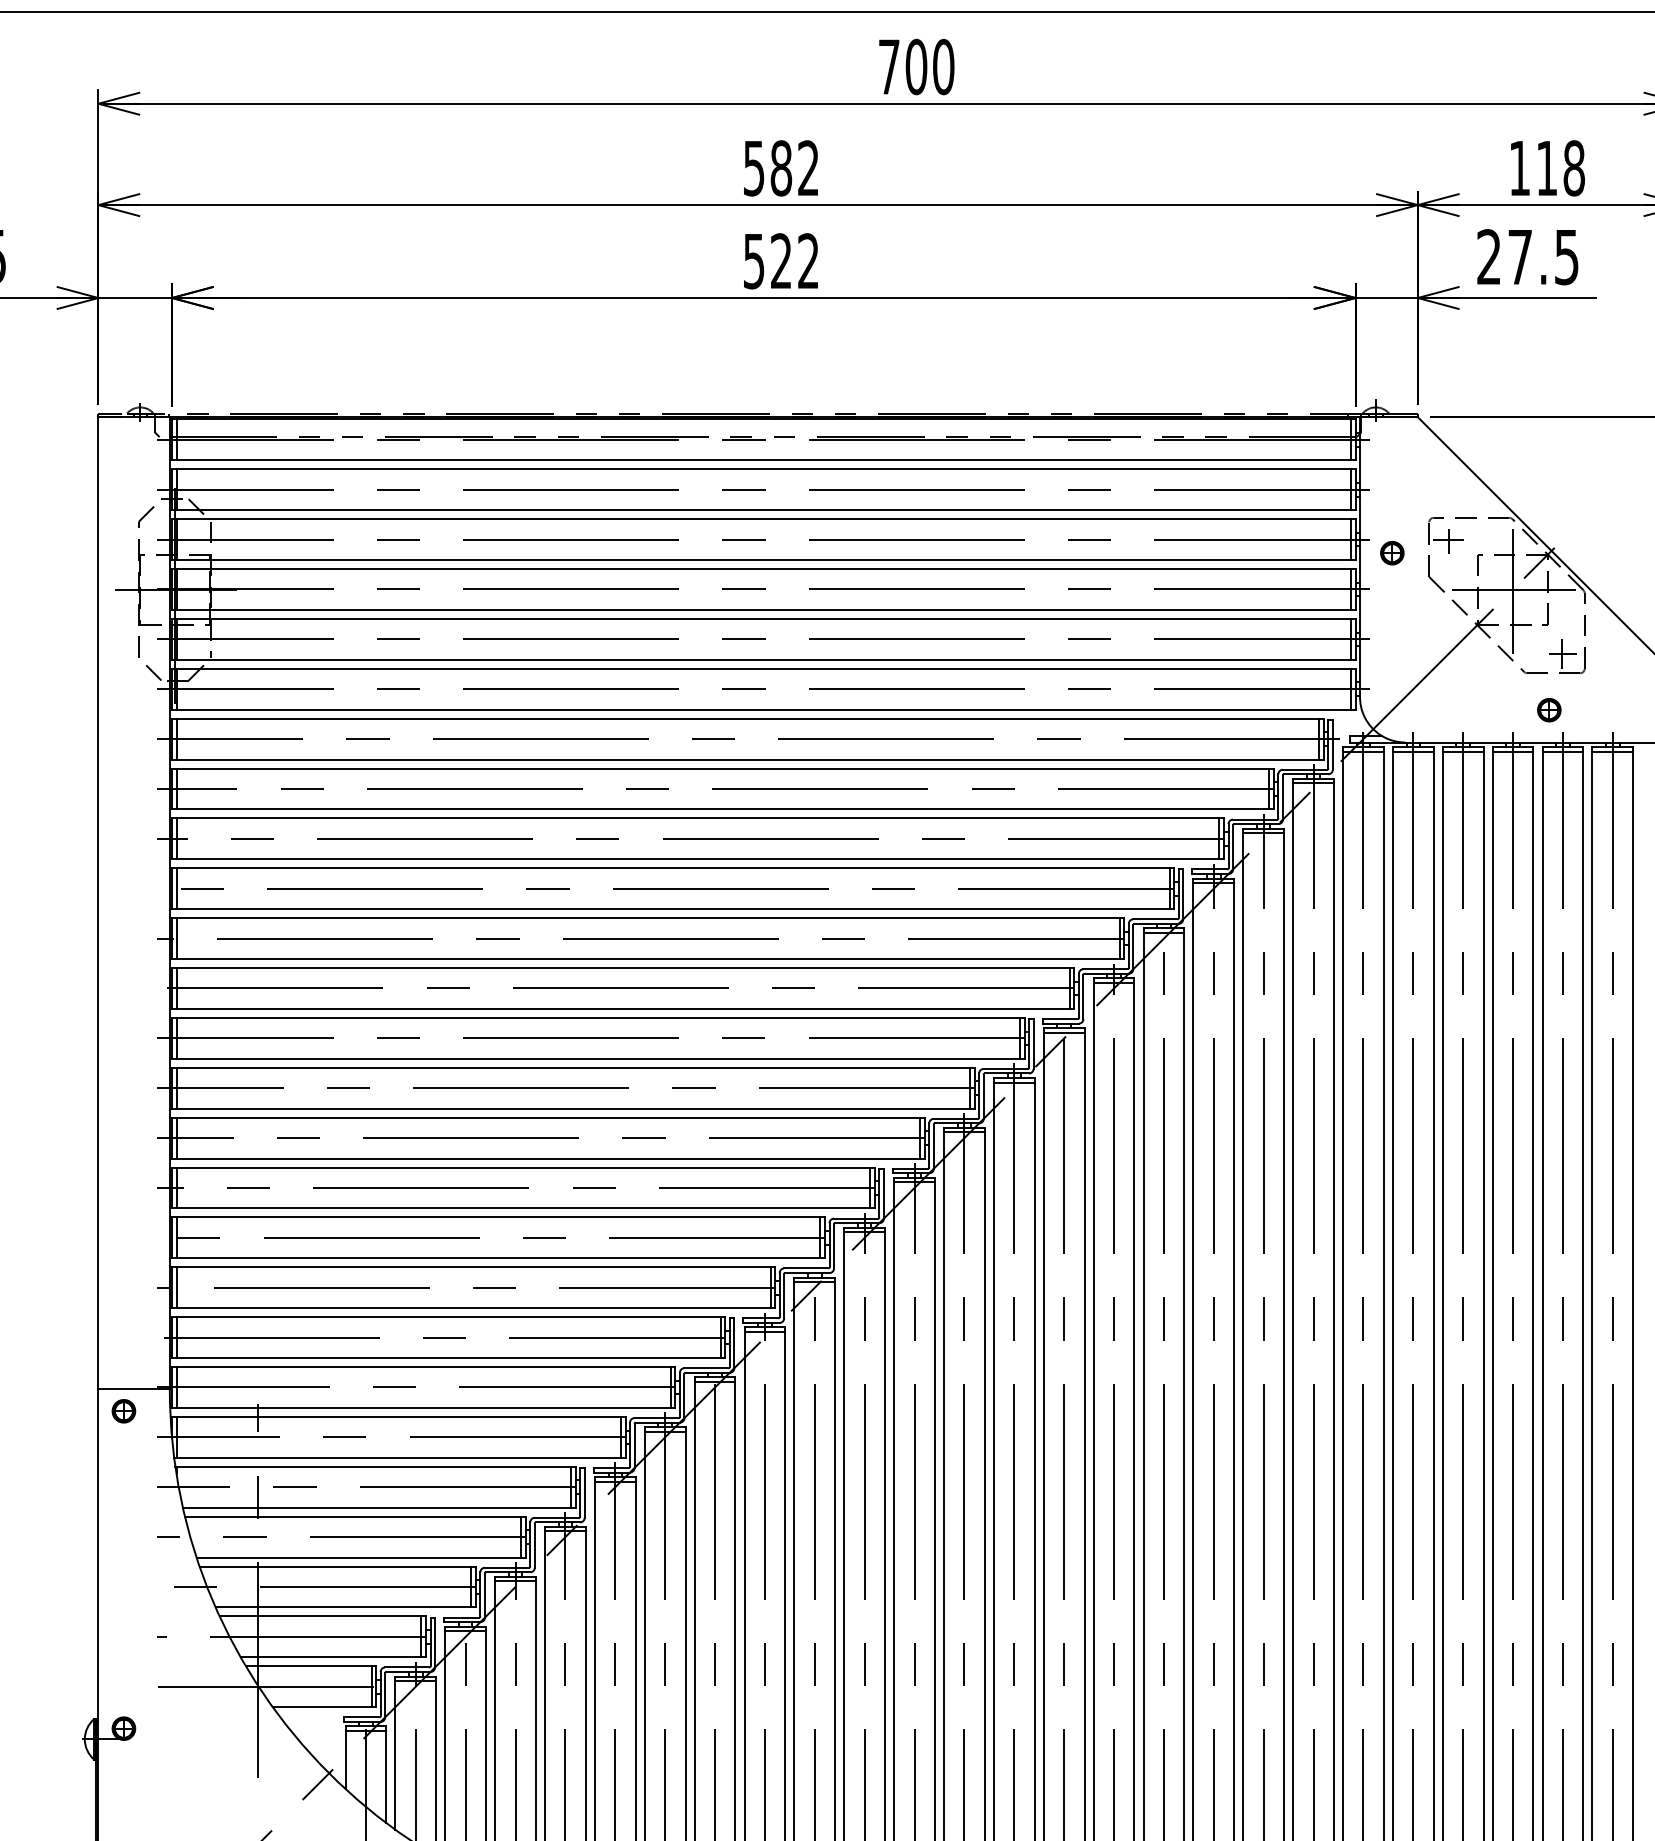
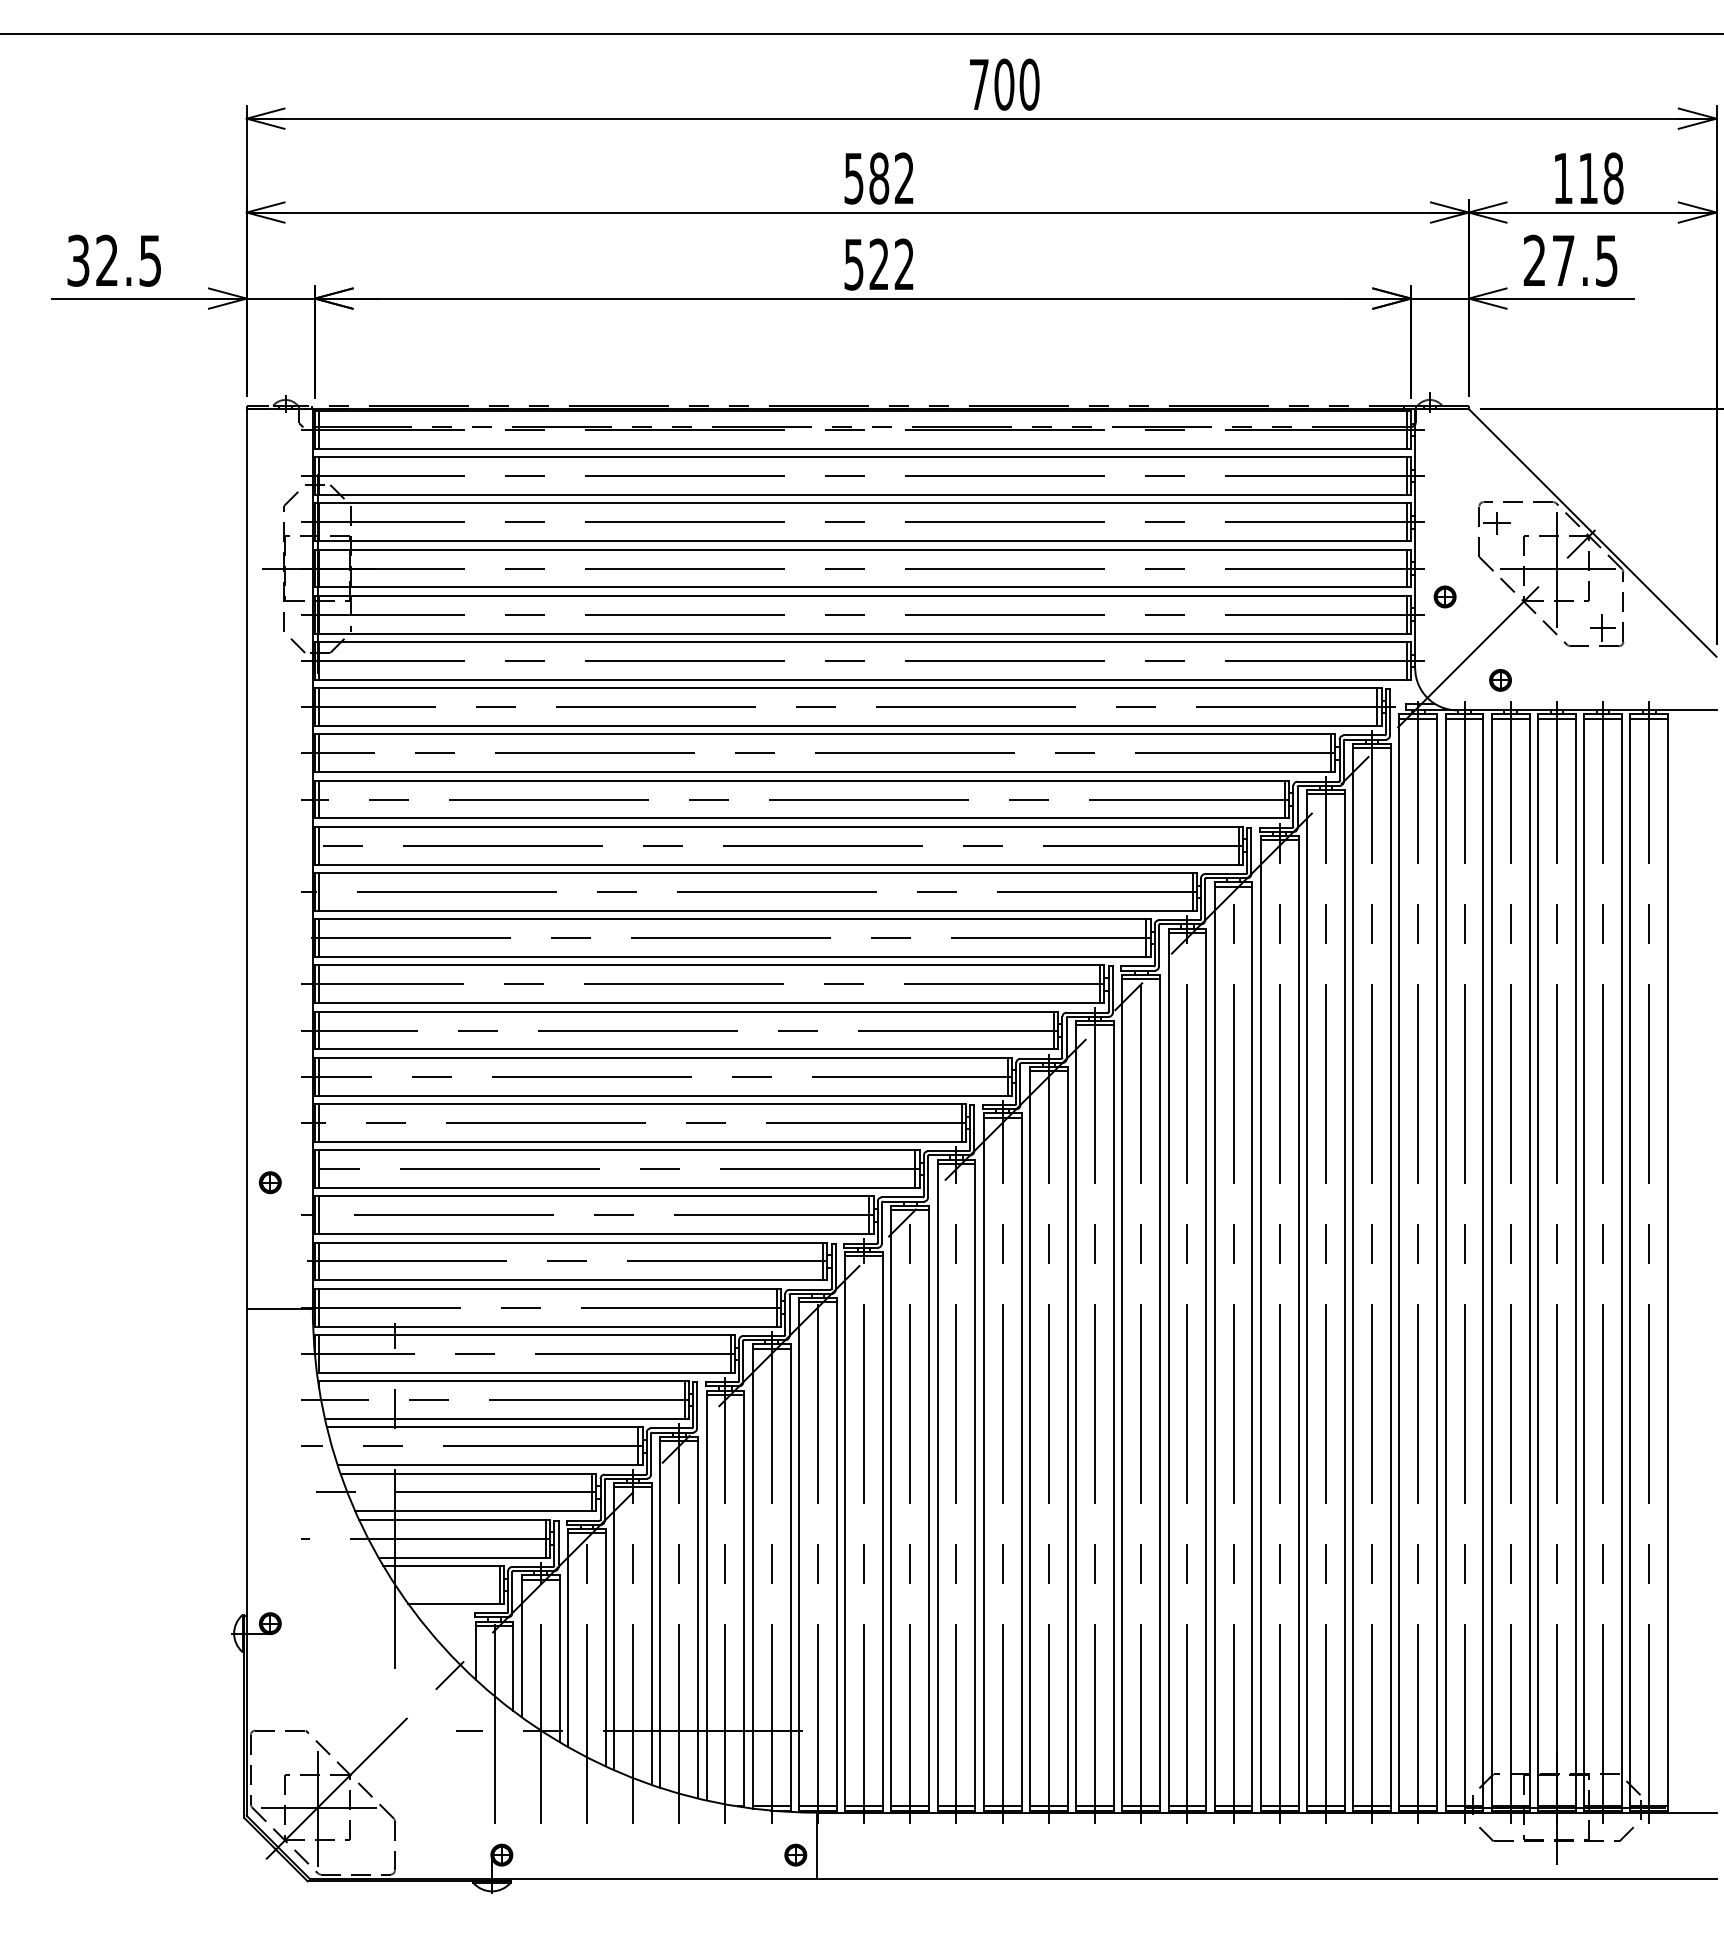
part: (1391, 552) -> (1444, 596), moved
part: (1549, 710) -> (1500, 680), moved
part: (124, 1411) -> (270, 1182), moved
line: (265, 1686) -> (401, 1584), removed

